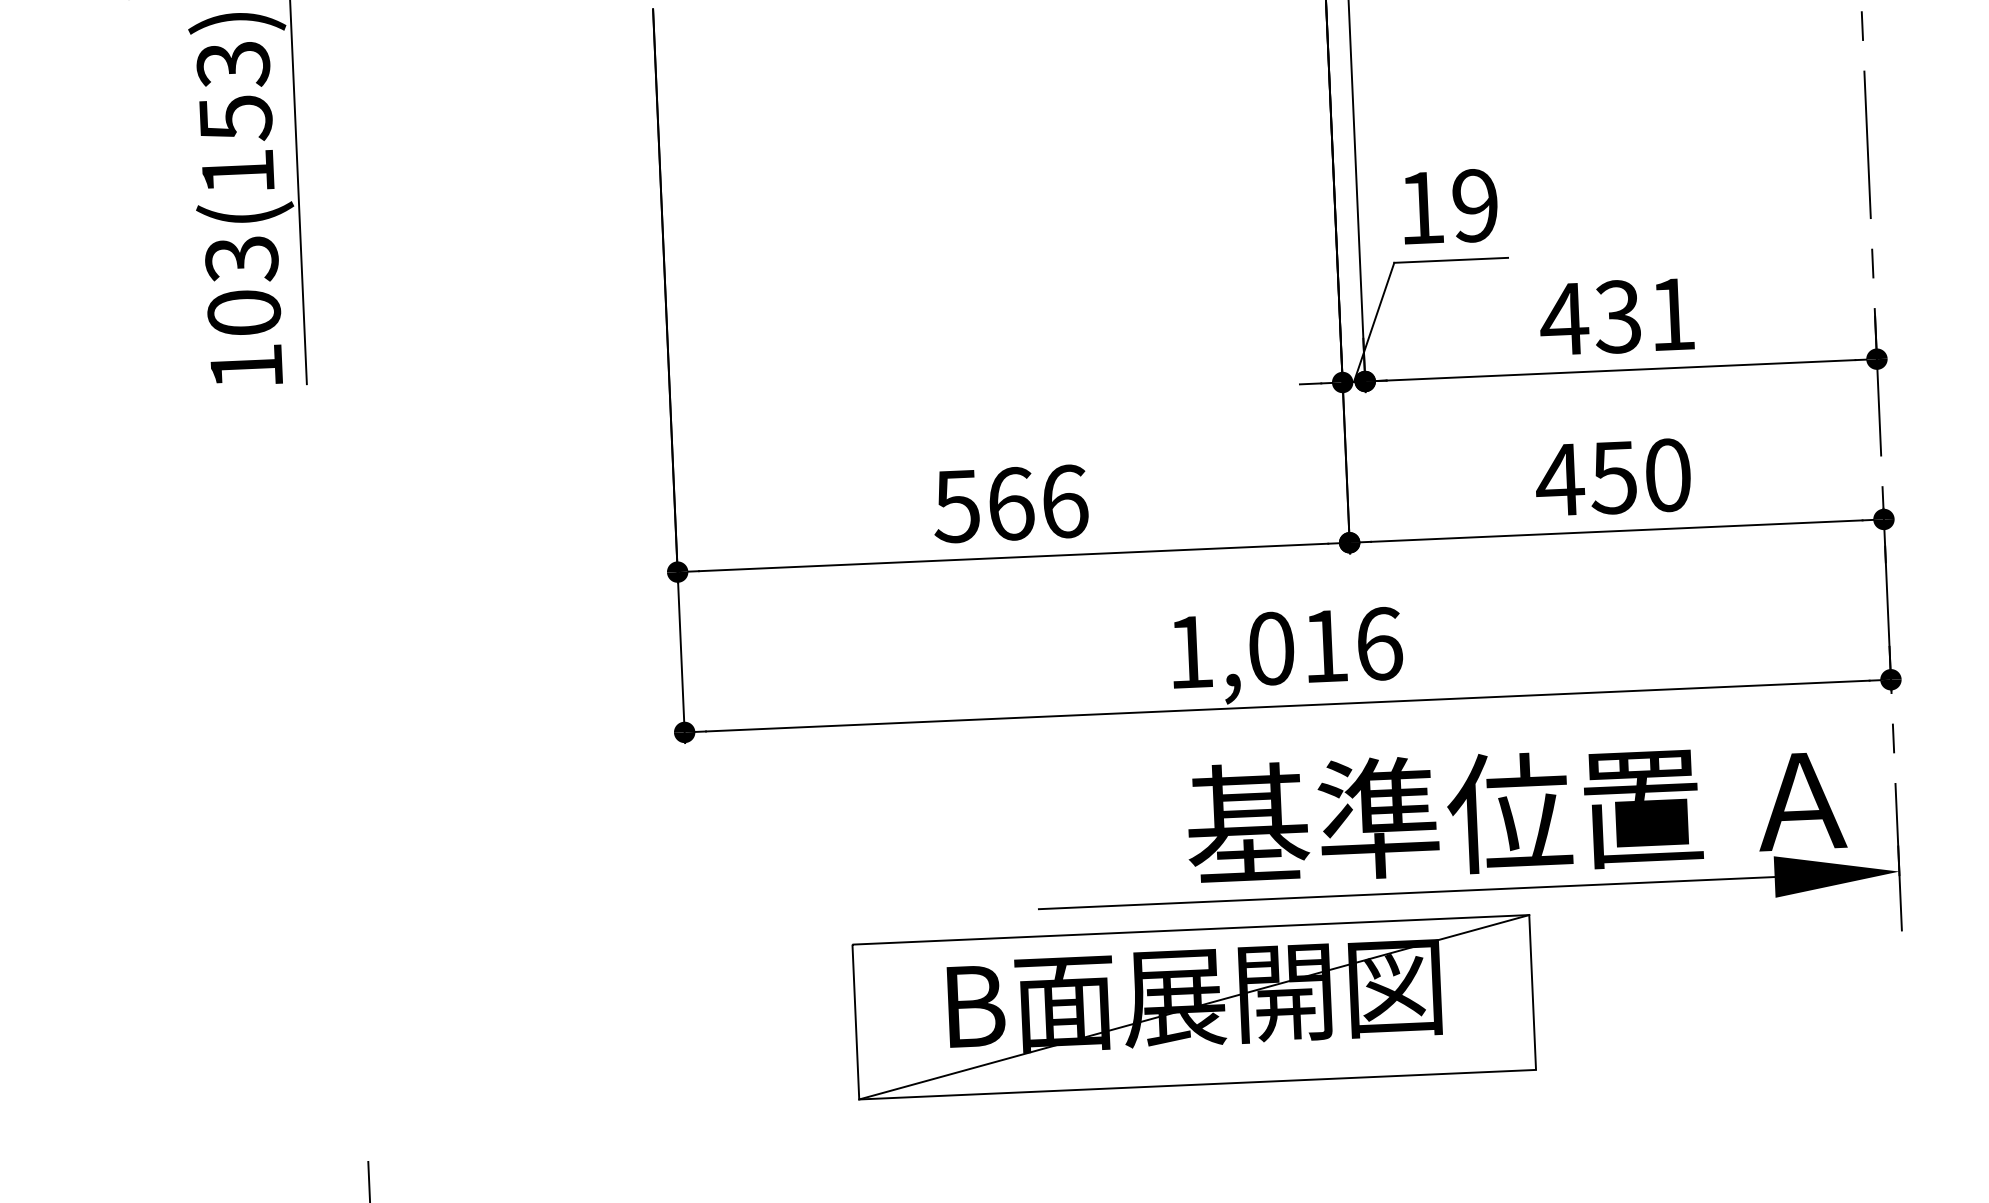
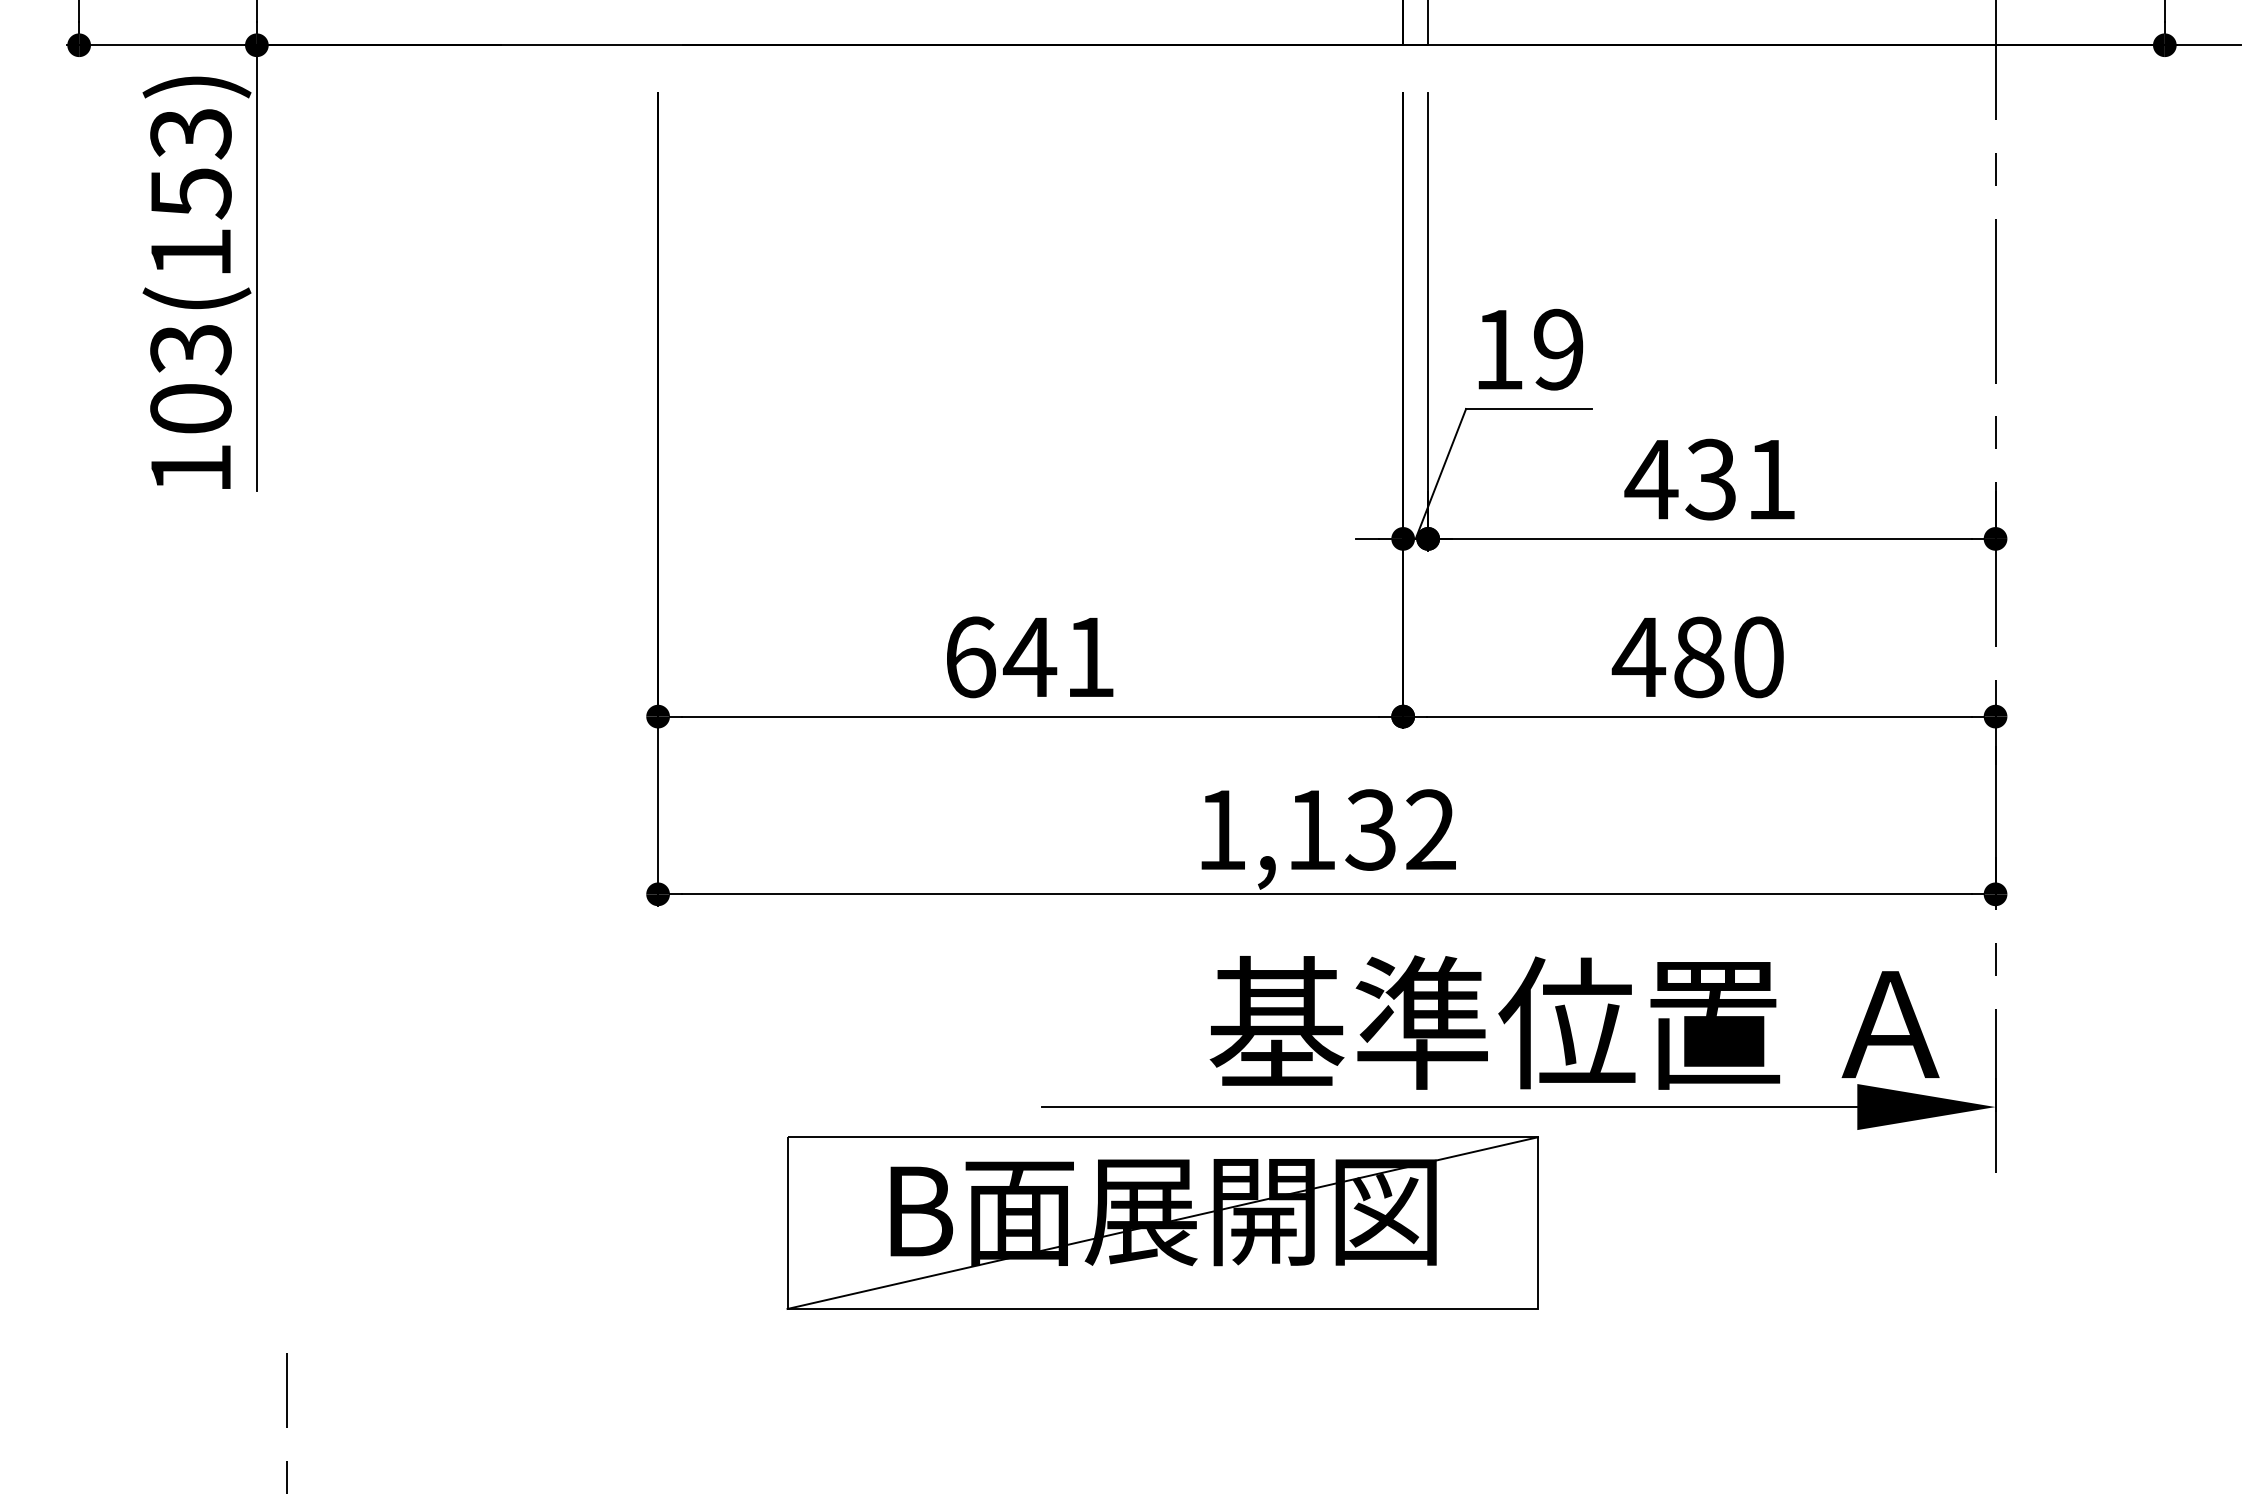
text: (1613, 477) -> (1698, 657), 450 -> 480
text: (1010, 504) -> (1029, 657), 566 -> 641
text: (1325, 645) -> (1371, 829), 1,016 -> 1,132
part: (1194, 1006) -> (1162, 1222), moved

